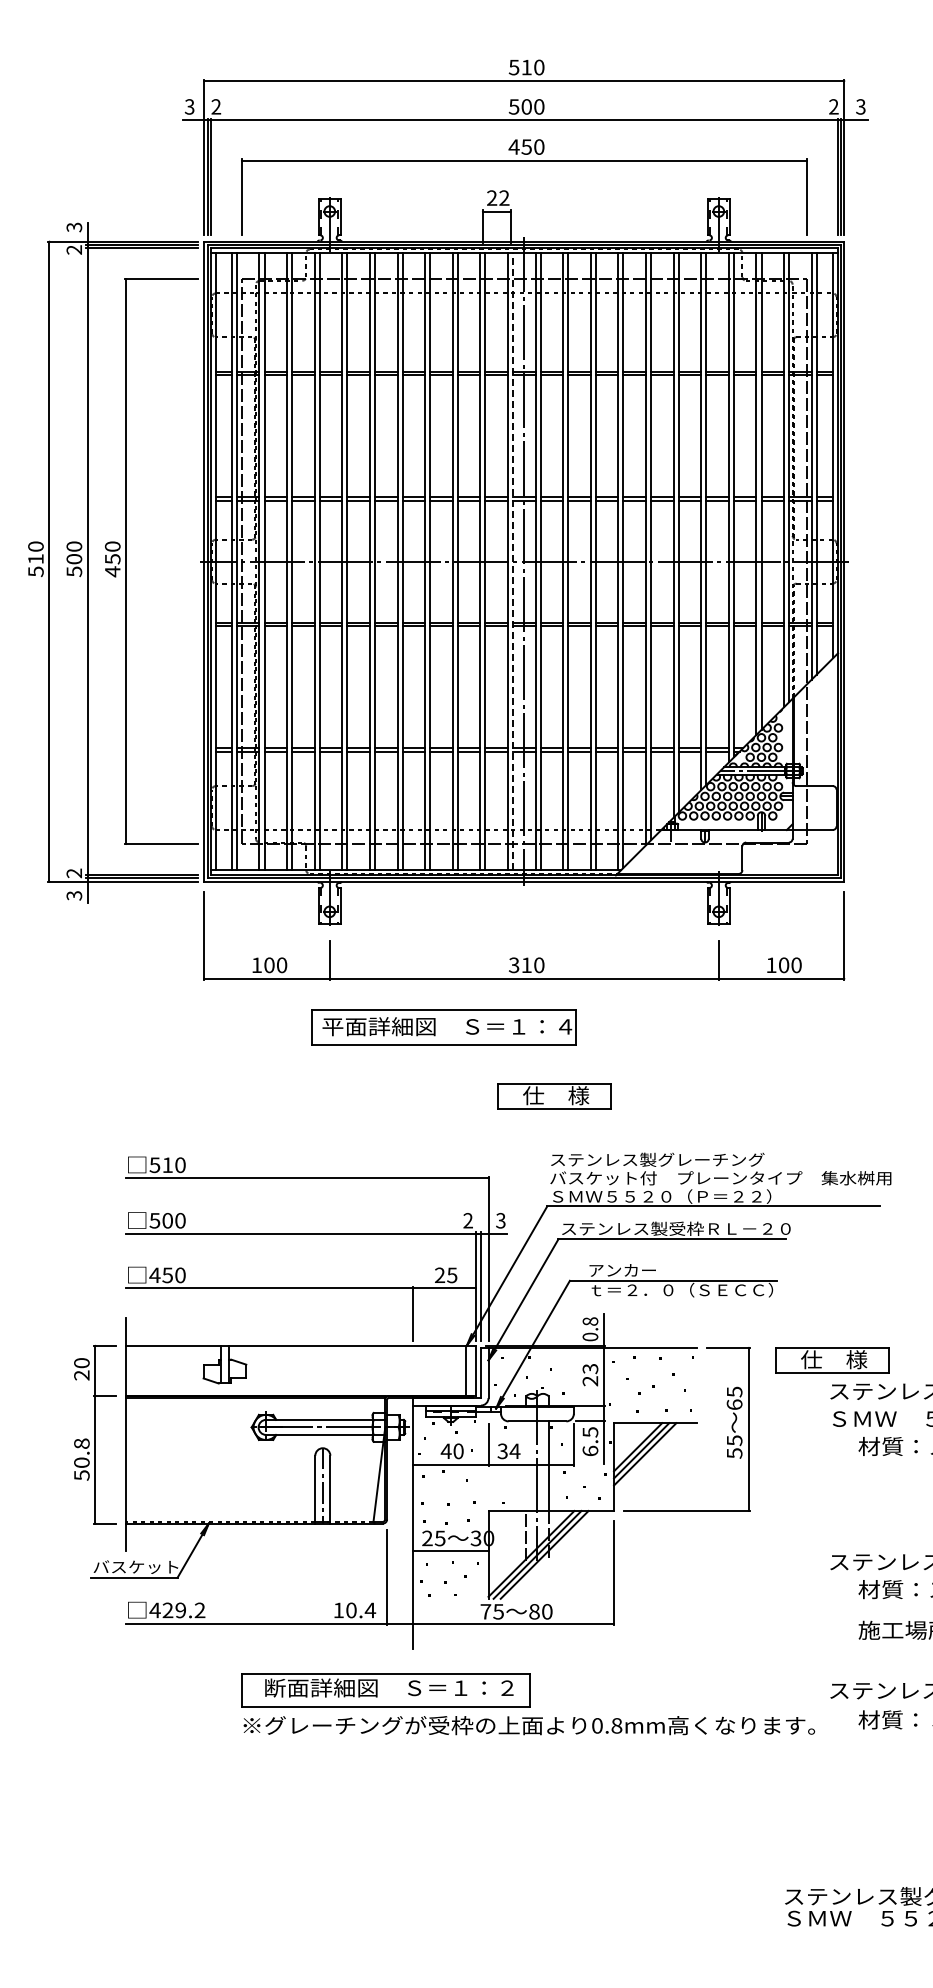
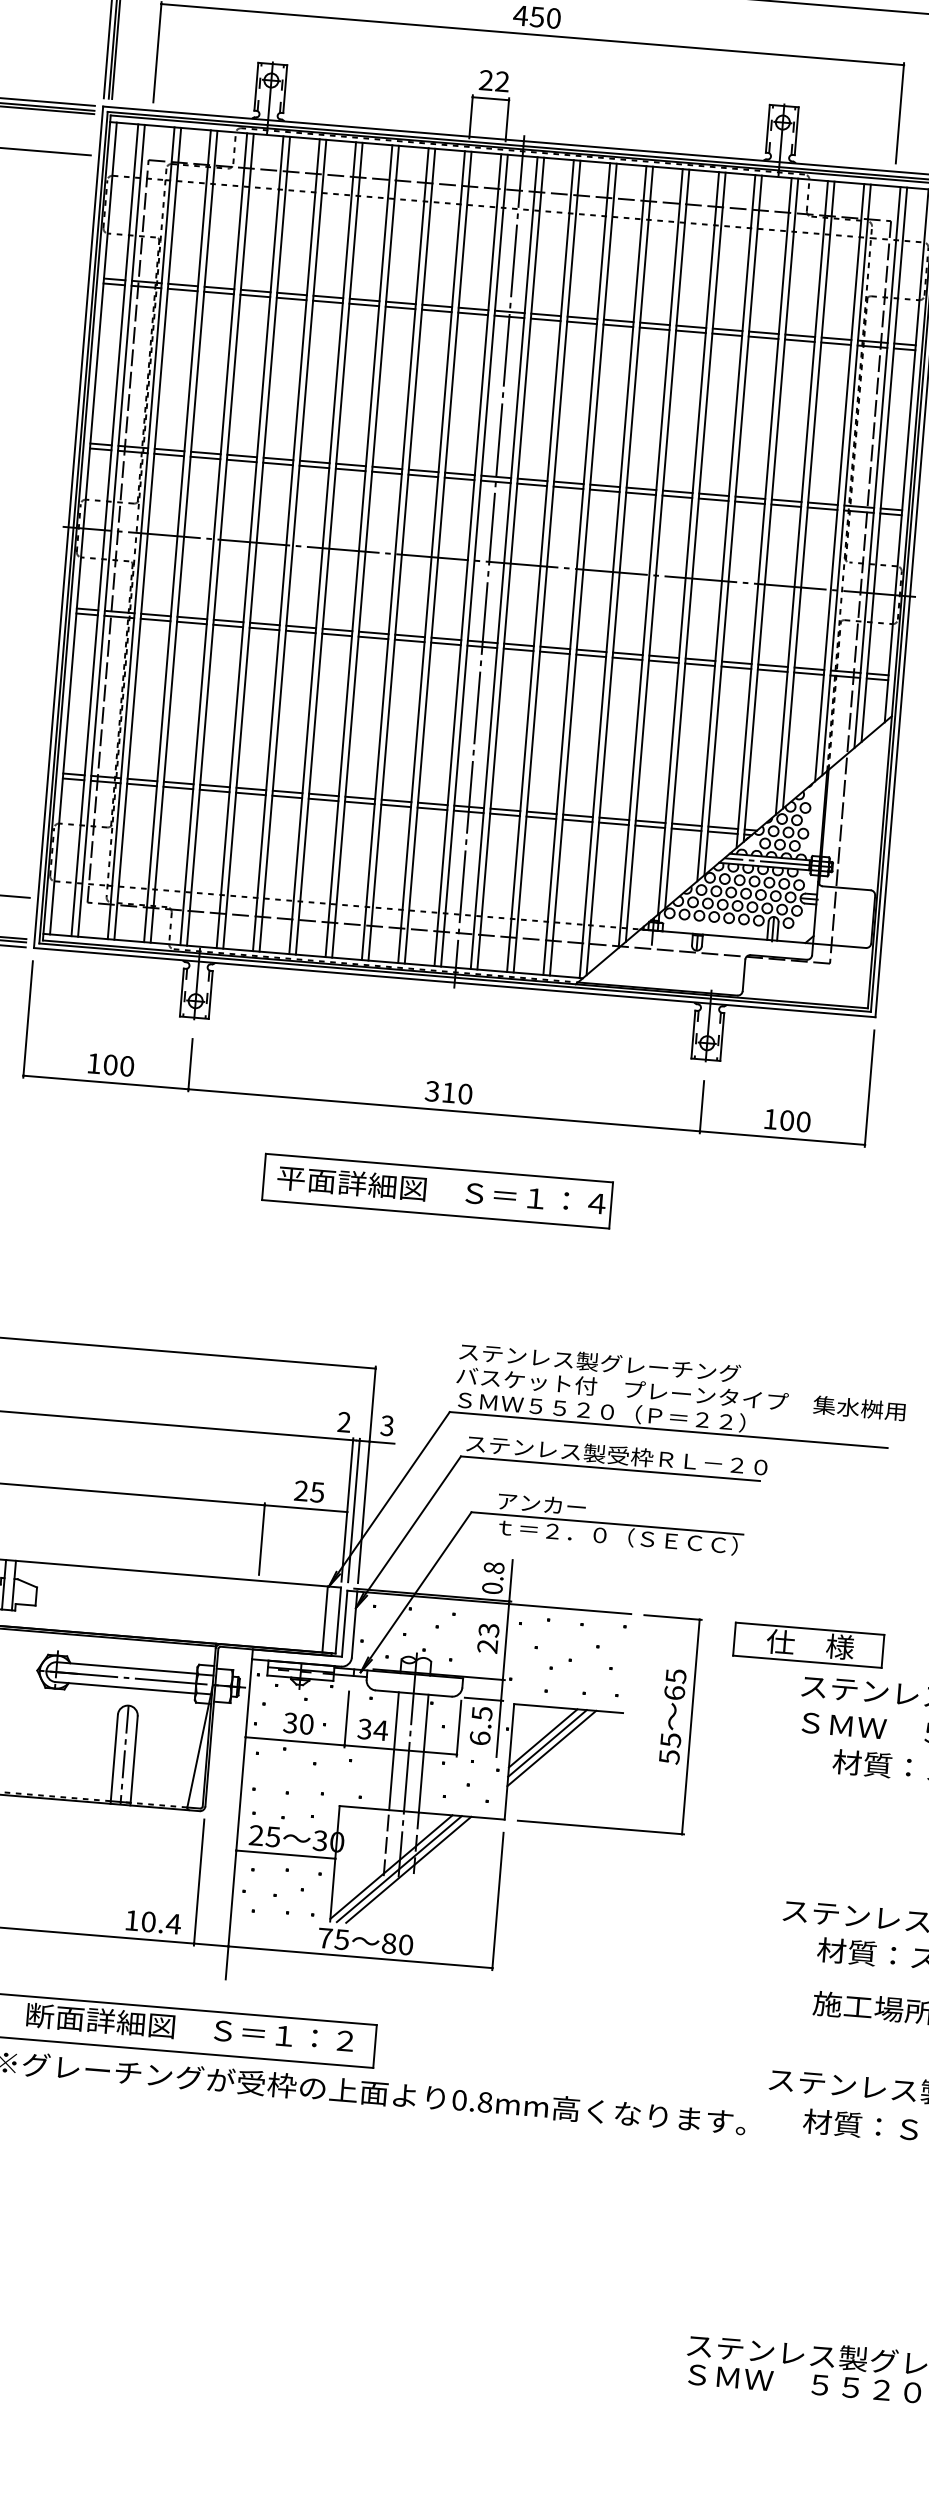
line: (513, 561) -> (475, 560), dashed -> solid
part: (443, 1027) -> (436, 1191), moved
part: (554, 1096) -> (471, 1268), removed
text: (445, 1451) -> (289, 1723), 40 -> 30
line: (526, 1466) -> (394, 1751), added

